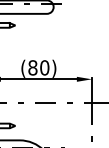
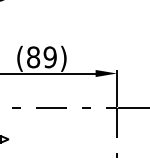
text: (44, 67) -> (49, 56), (80) -> (89)

